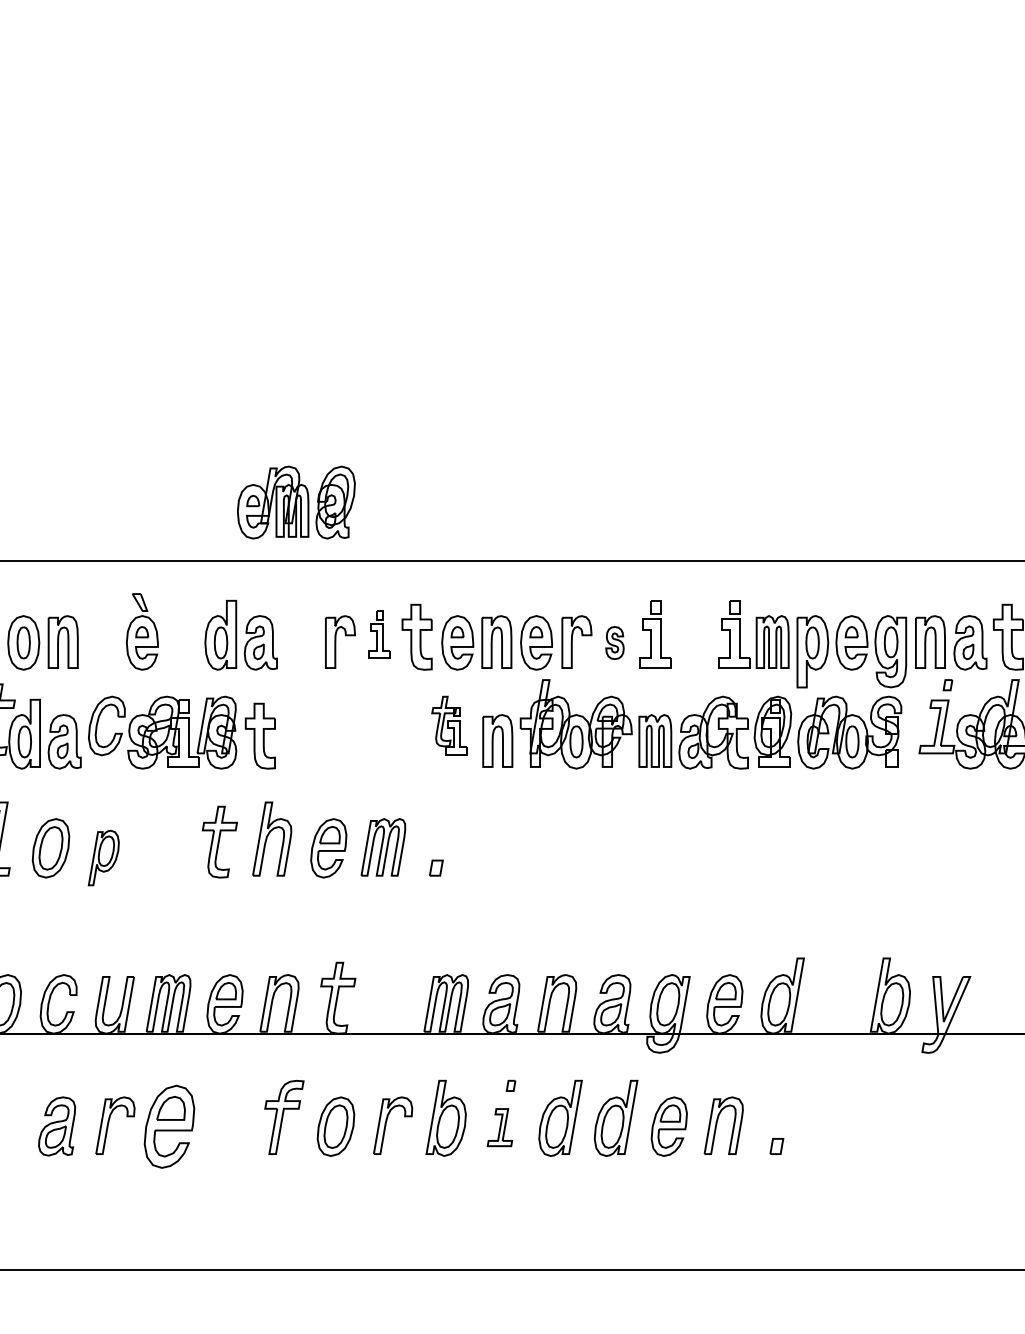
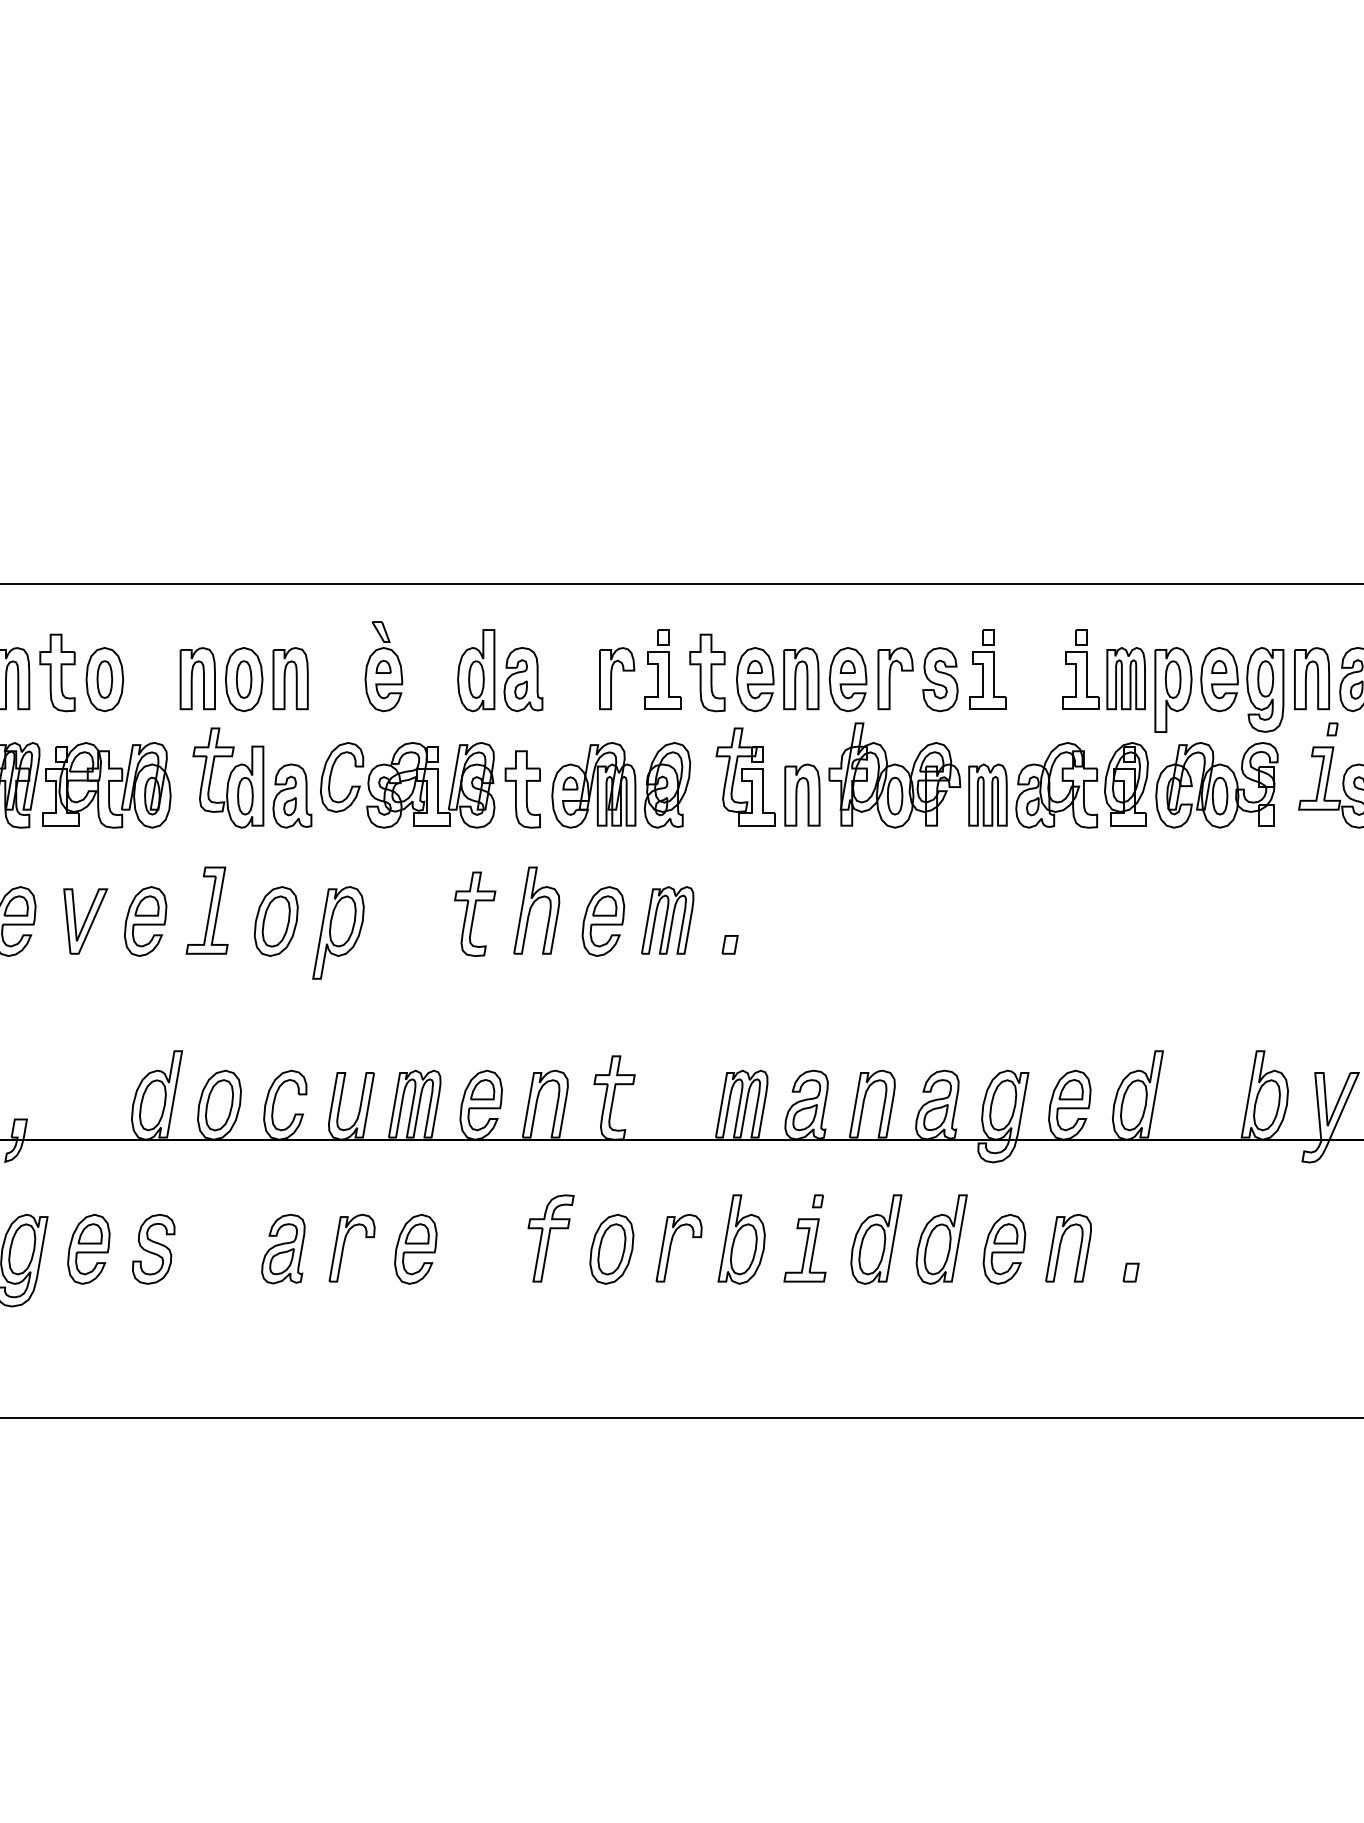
part: (296, 502) -> (621, 785), moved
part: (378, 634) -> (662, 669), size x1.43
part: (615, 642) -> (940, 679), size x1.67
part: (449, 725) -> (745, 776), size x1.43
part: (103, 857) -> (338, 932), size x1.43
part: (169, 1125) -> (415, 1248), size x0.71
part: (499, 1127) -> (804, 1250), size x1.43

